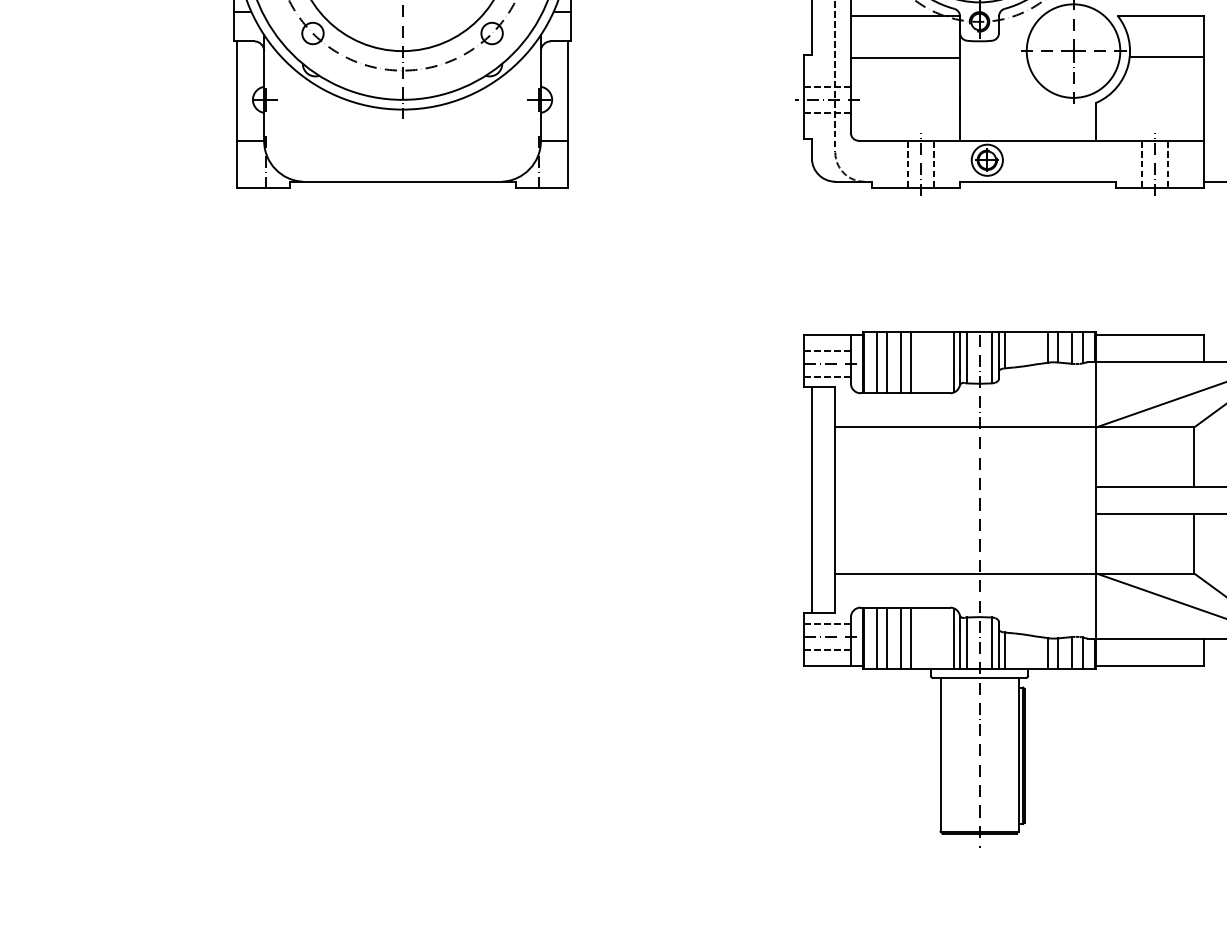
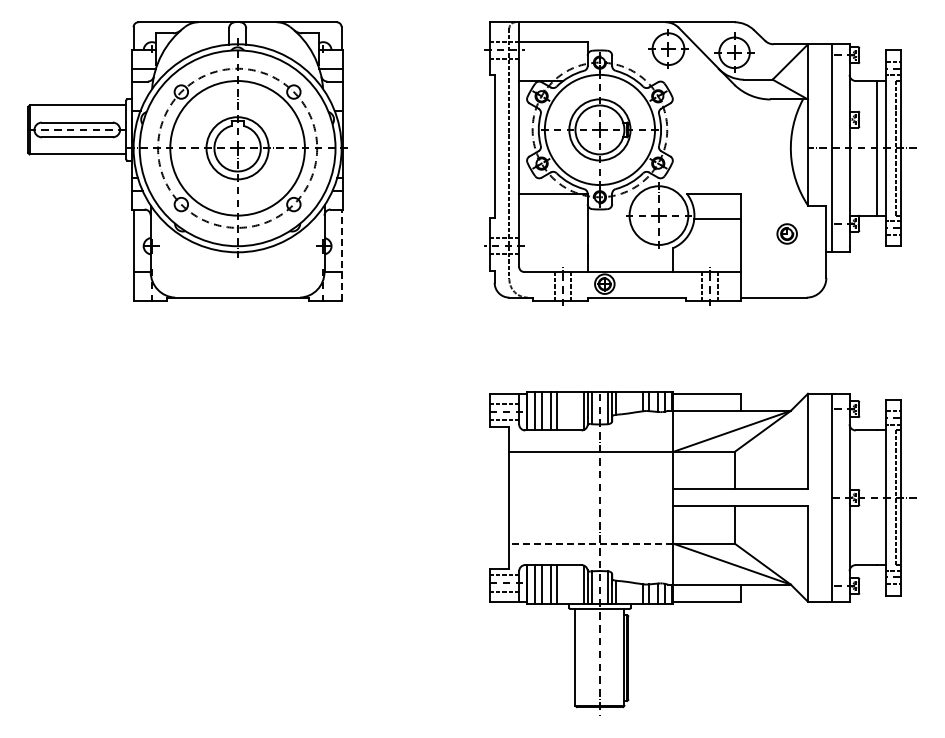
line: (905, 57) -> (553, 219), removed
line: (567, 114) -> (341, 255), solid -> dashed
line: (811, 500) -> (494, 497), removed
line: (966, 573) -> (591, 543), solid -> dashed

